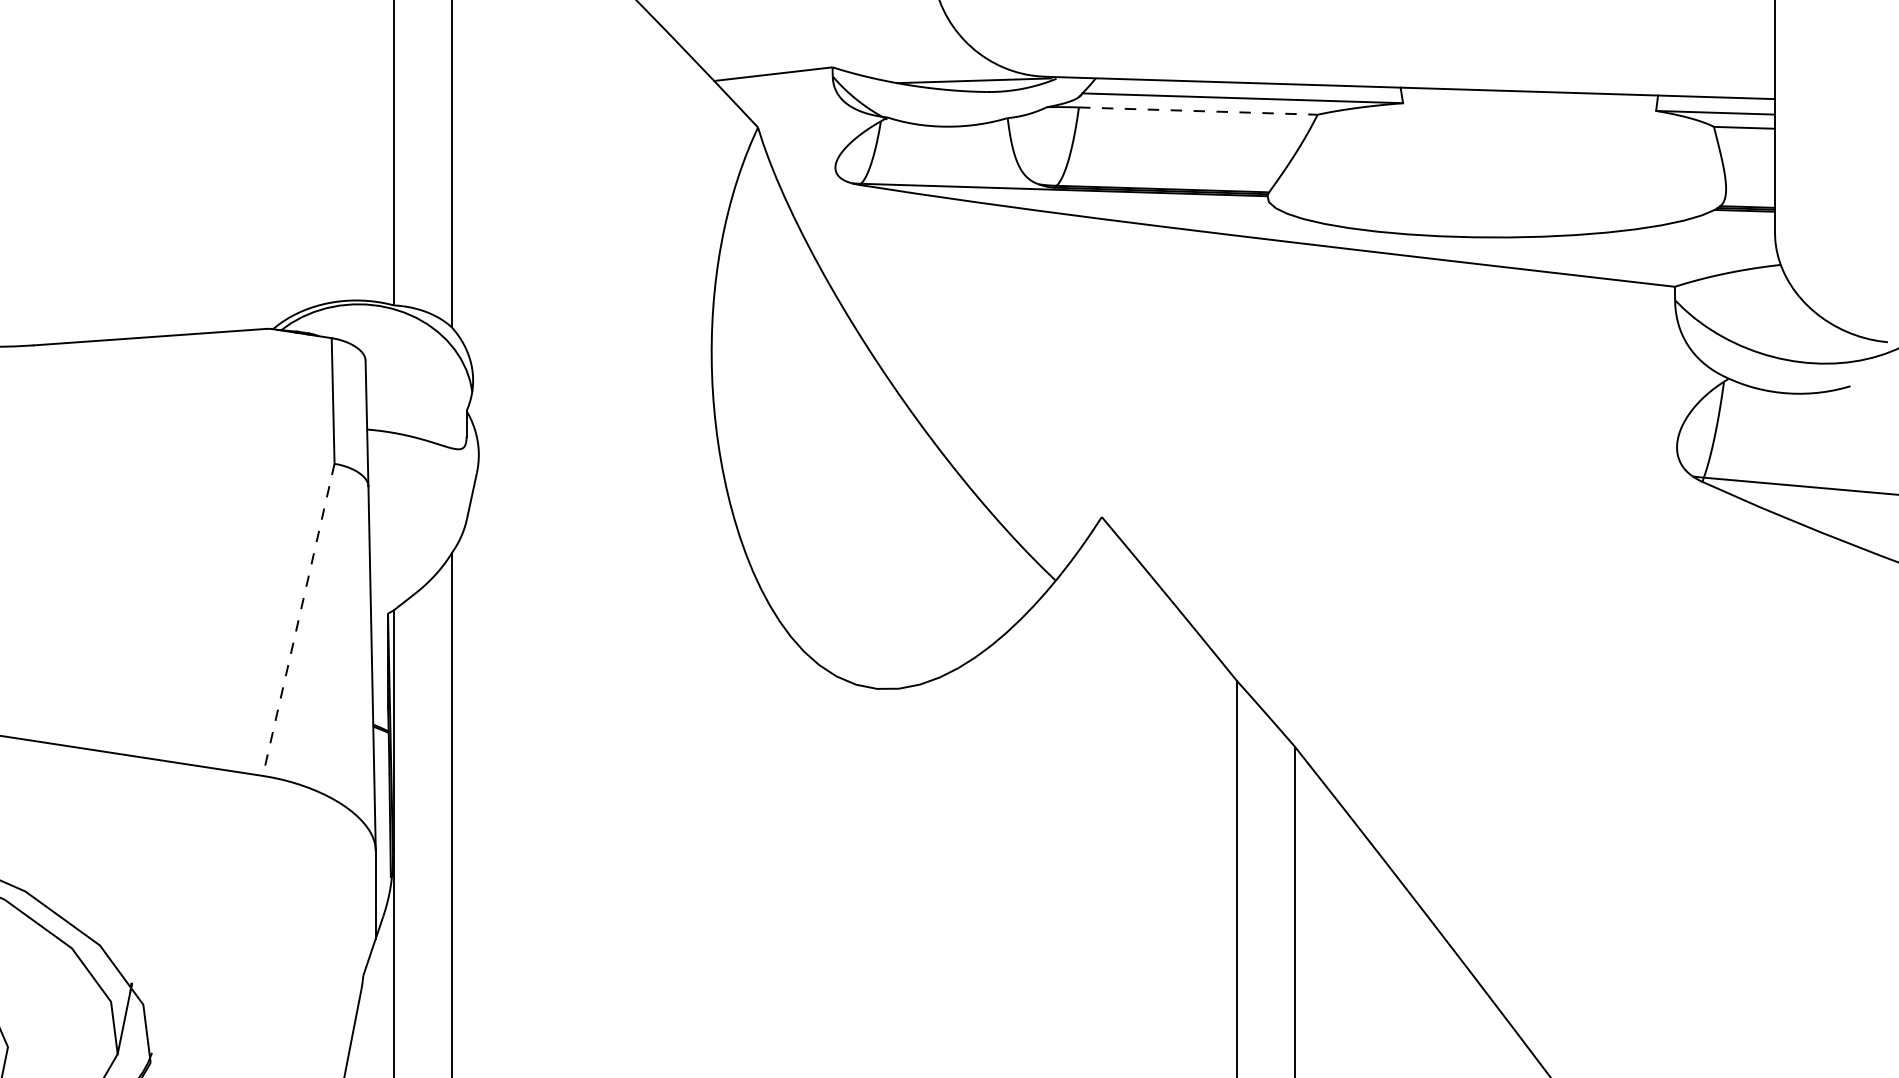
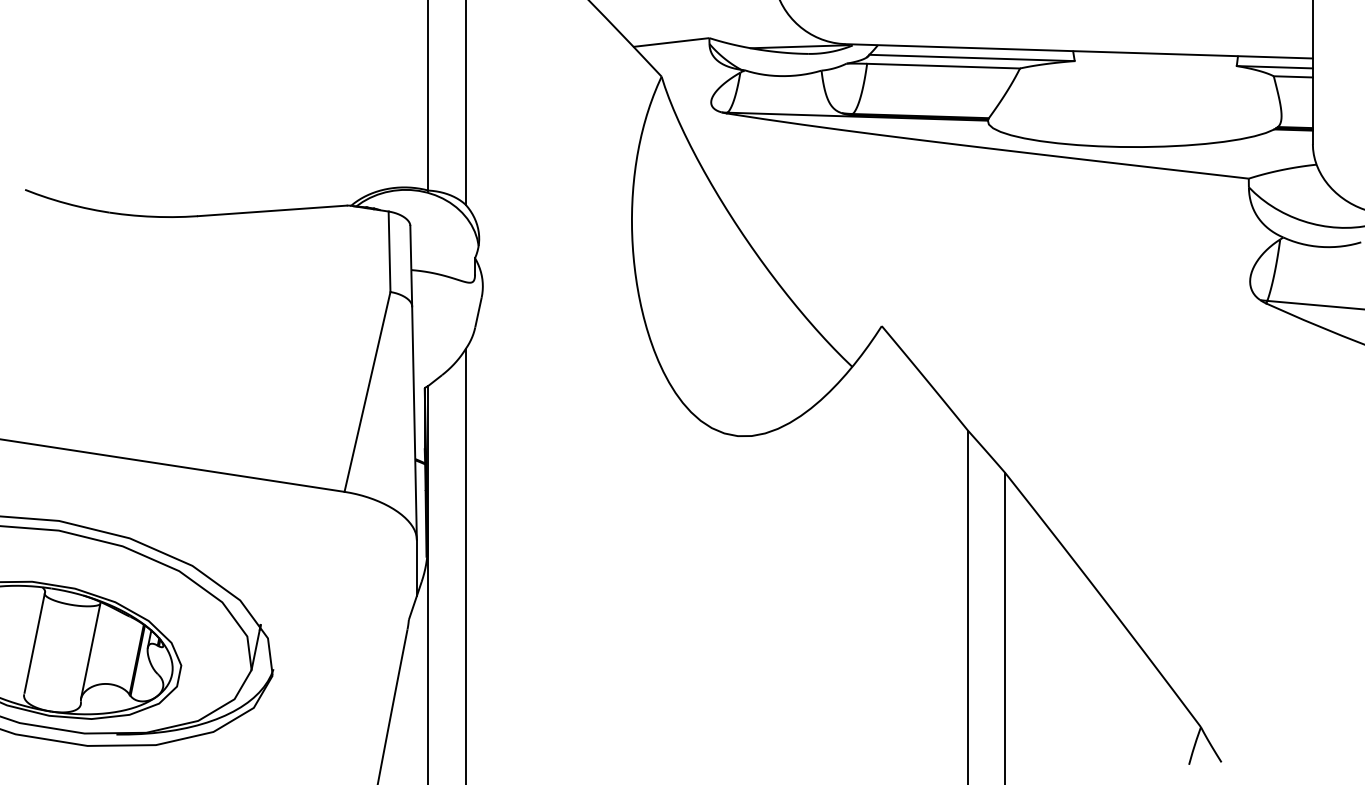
line: (1199, 111) -> (944, 66), dashed -> solid
line: (298, 619) -> (367, 391), dashed -> solid

